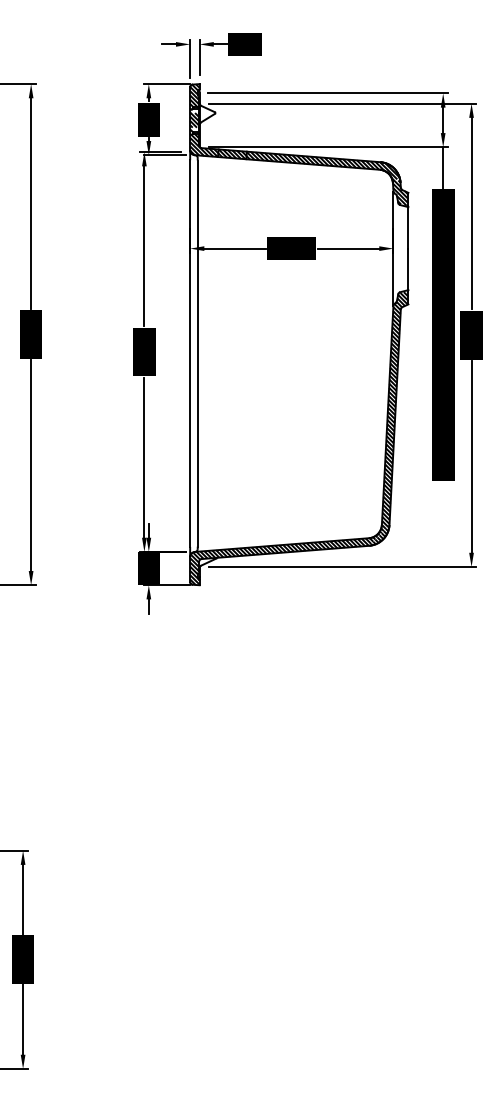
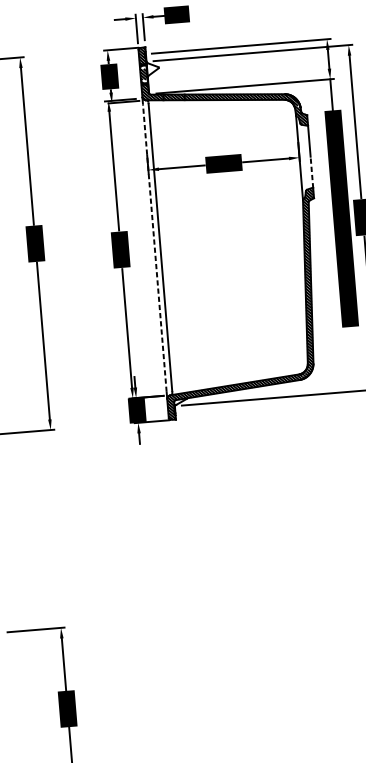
line: (408, 269) -> (311, 172), solid -> dashed
line: (190, 353) -> (155, 248), solid -> dashed

